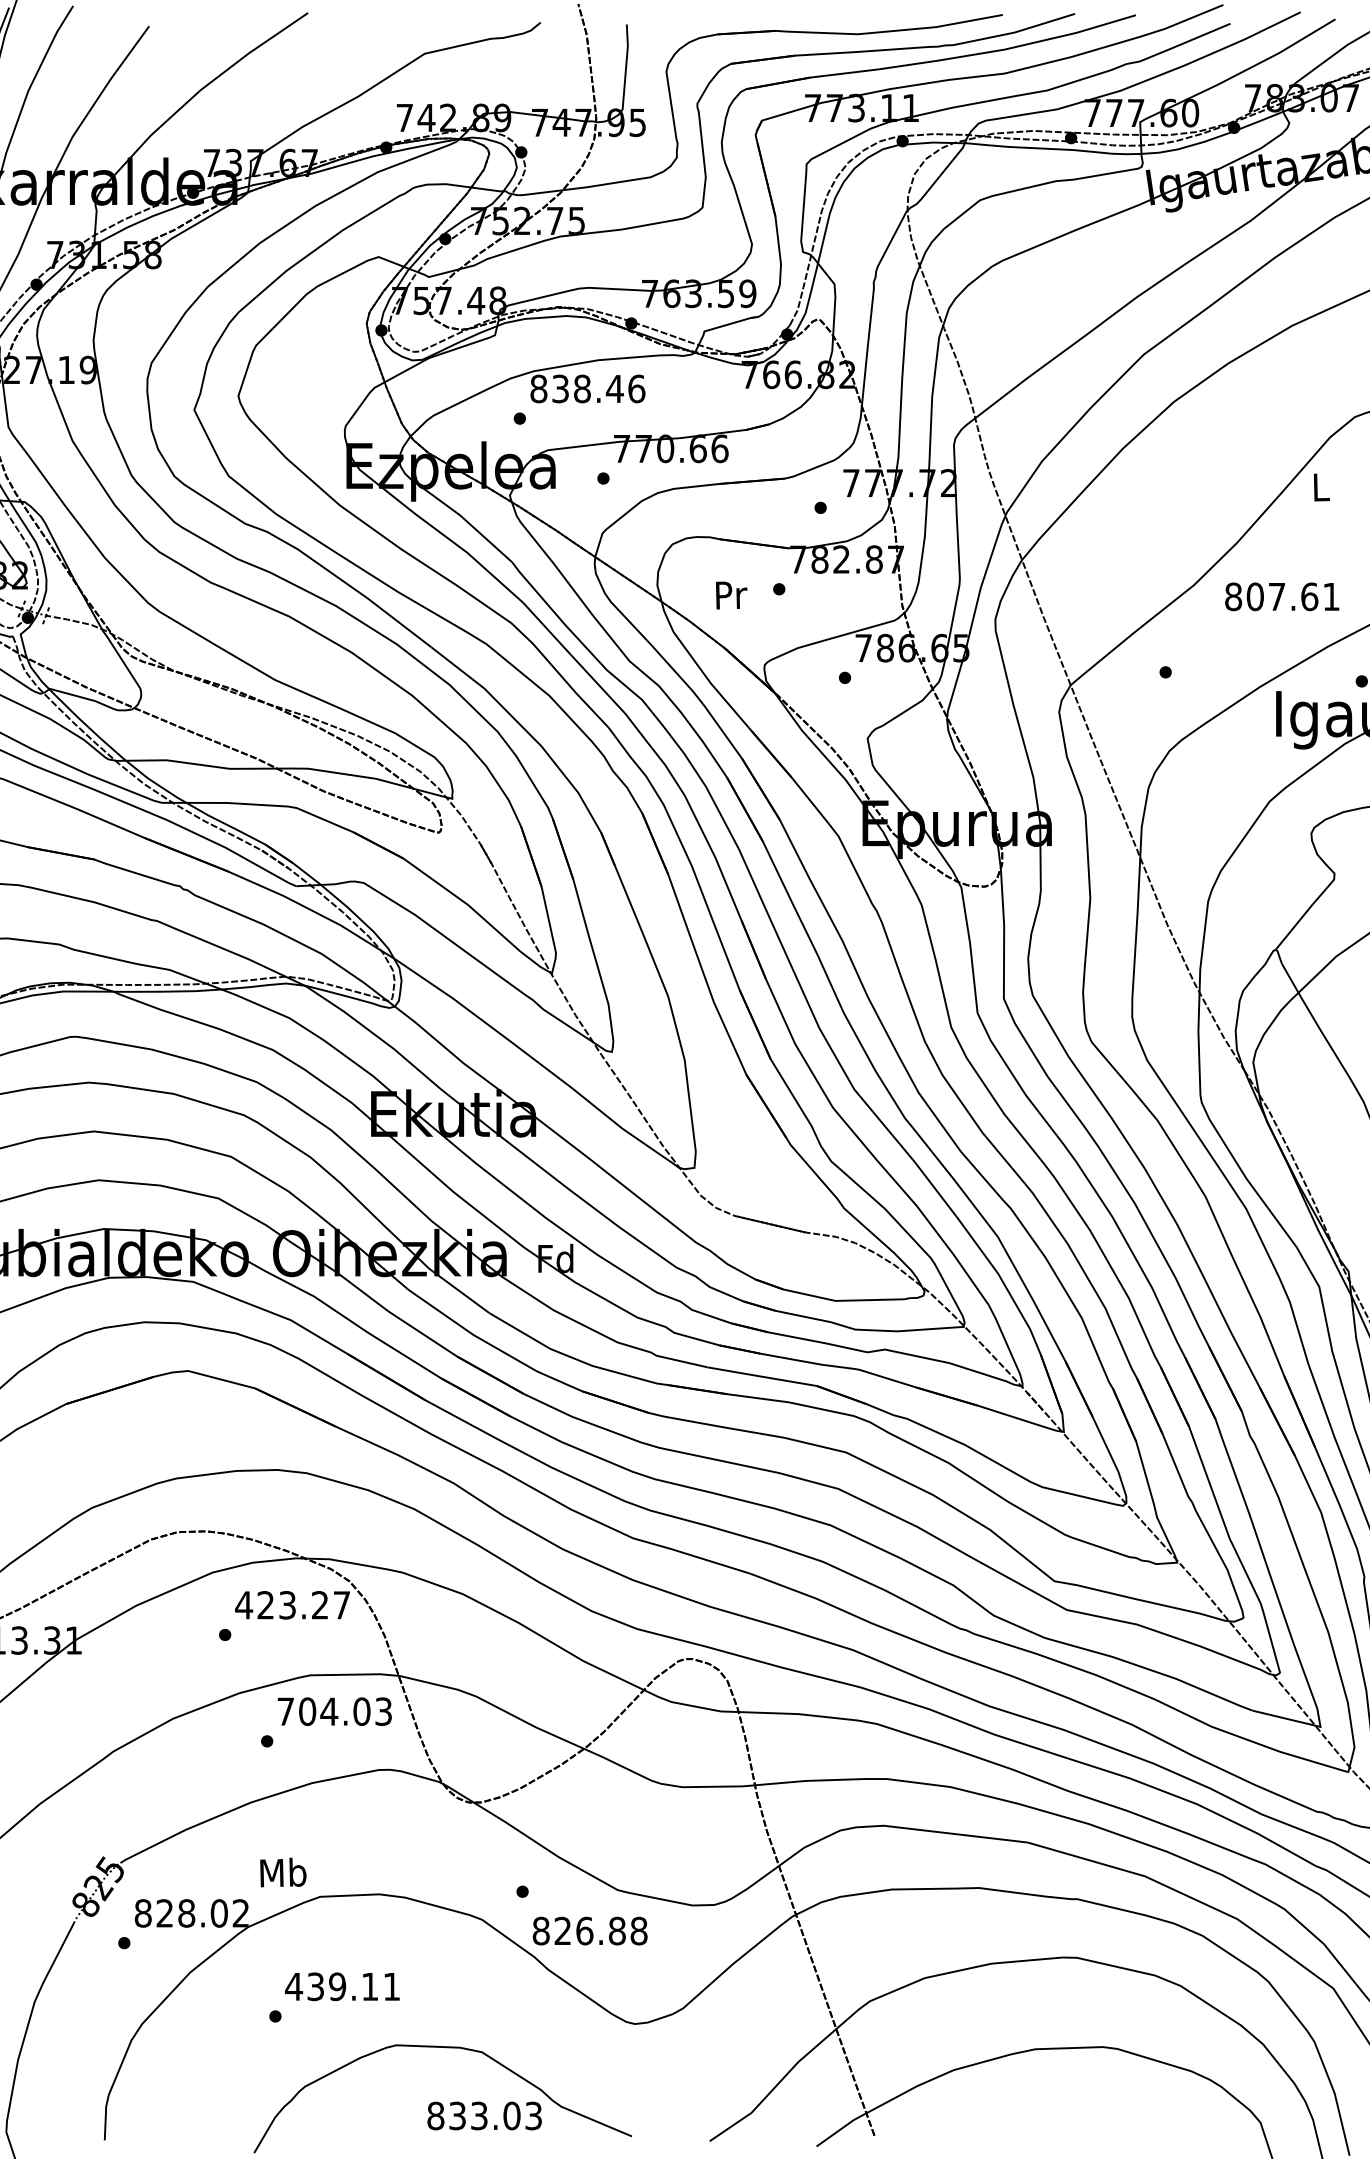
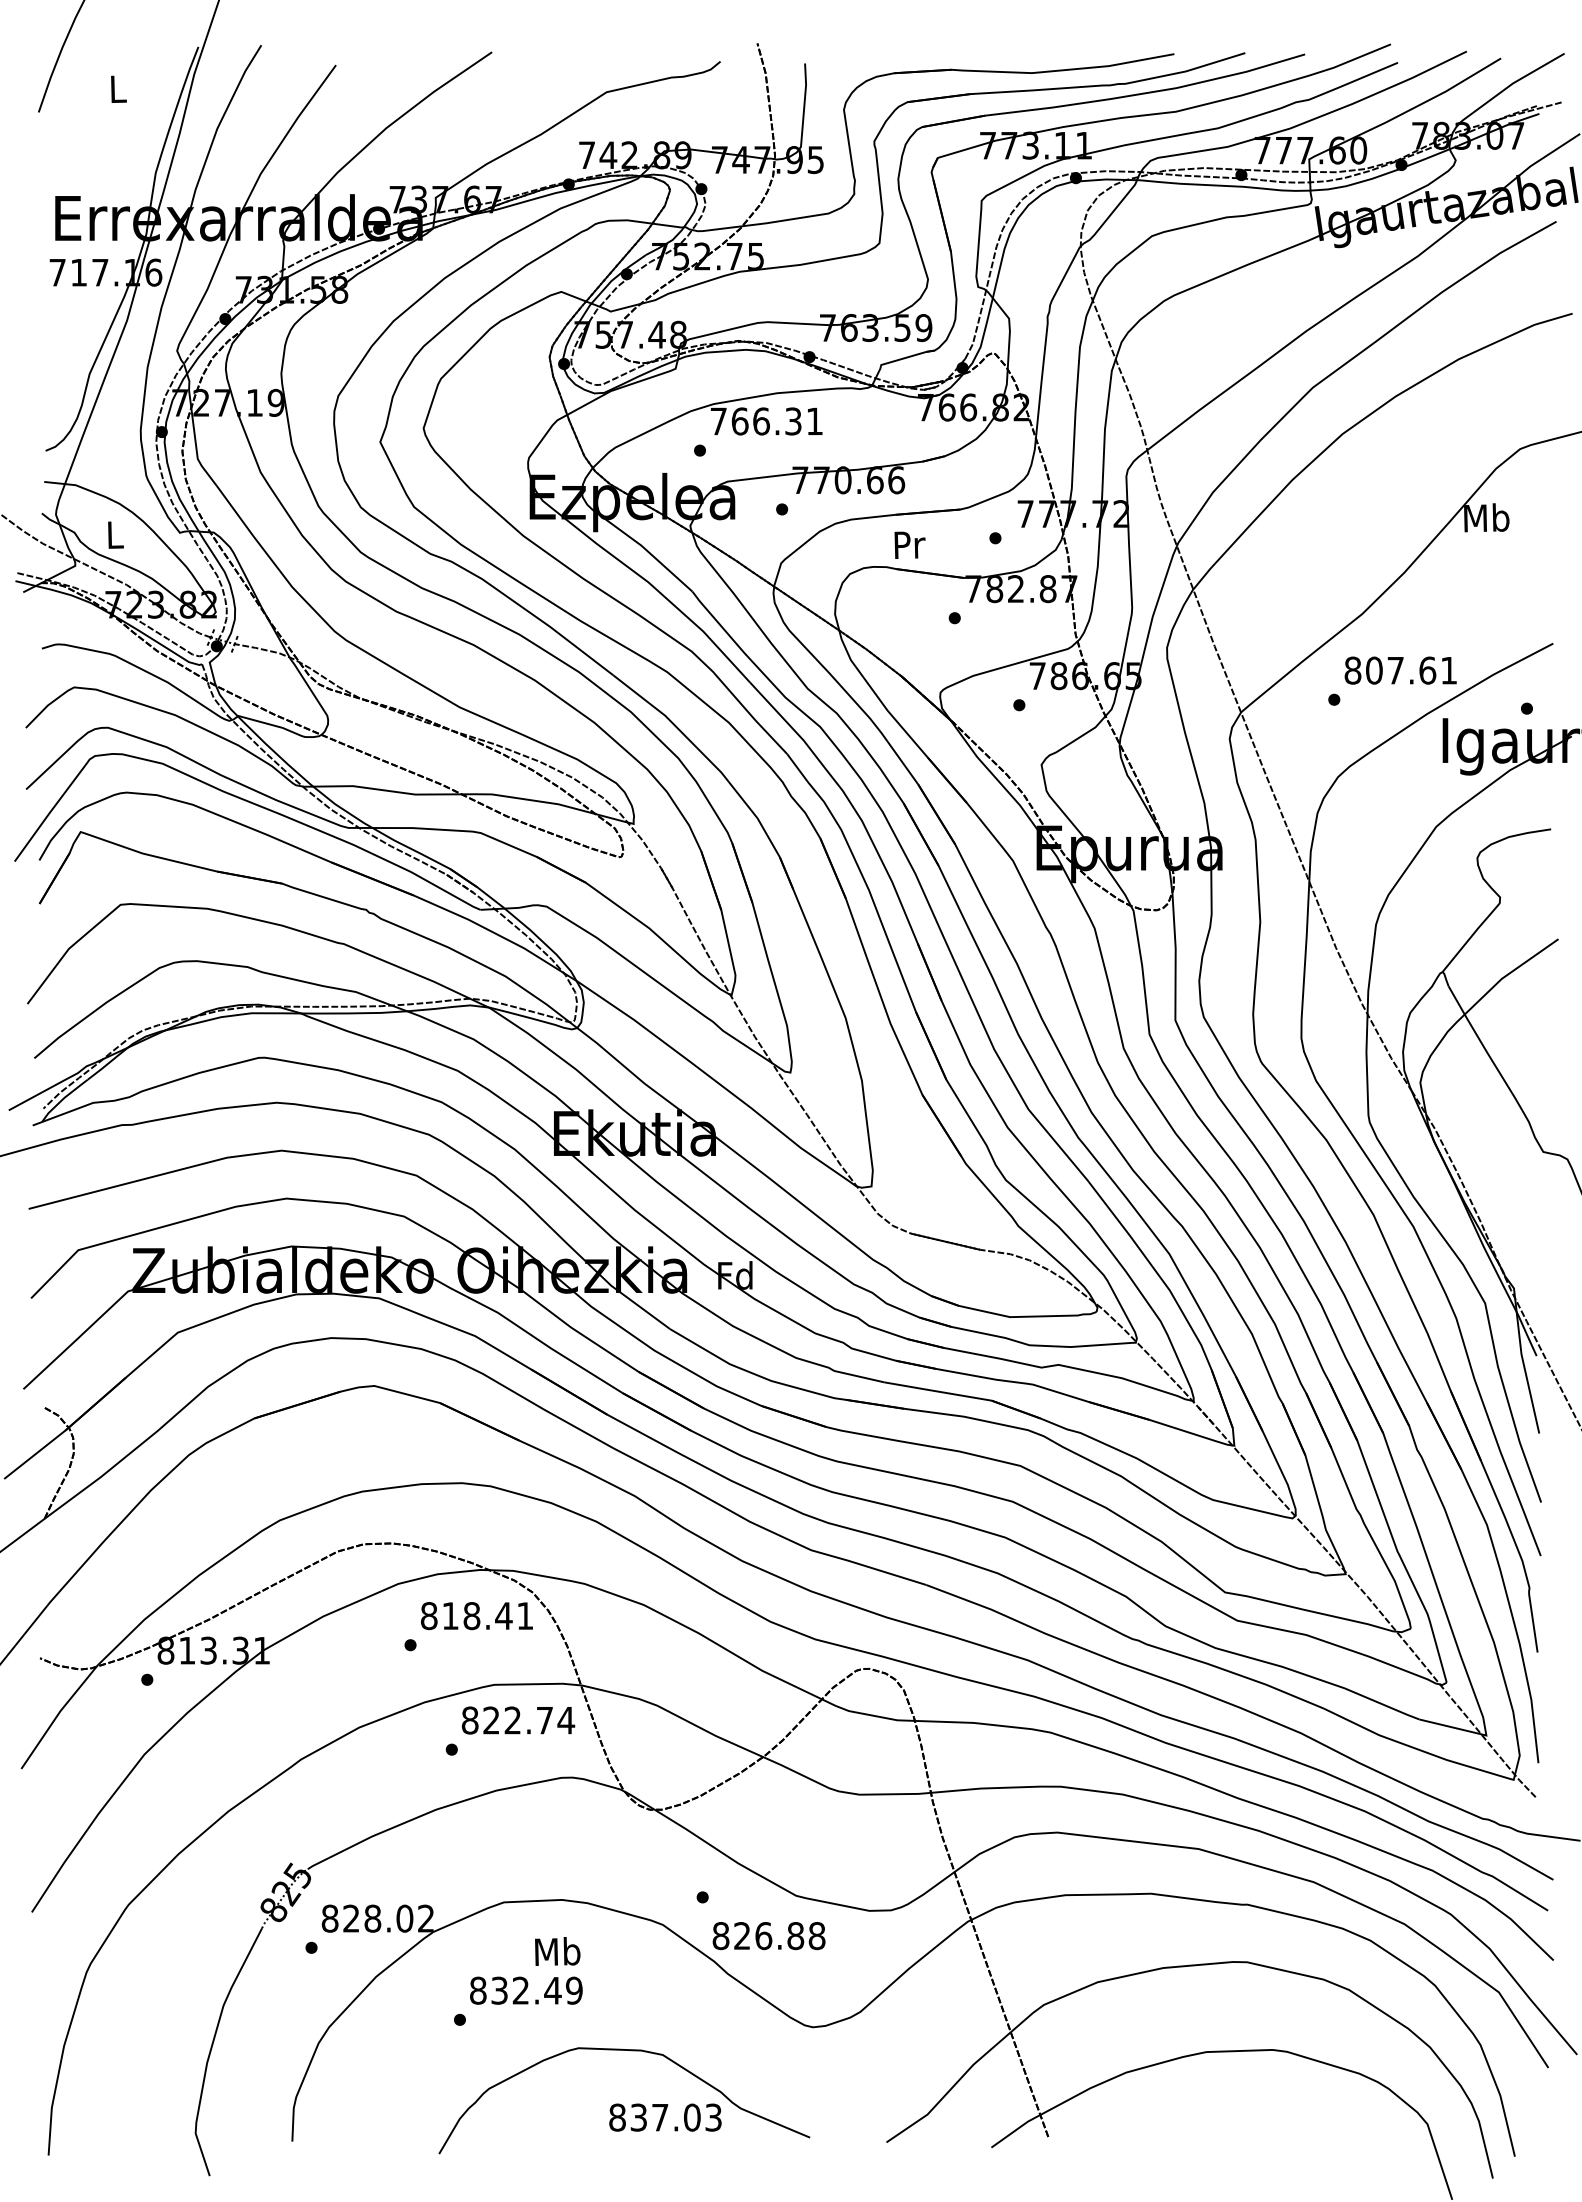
text: (587, 388) -> (766, 421), 838.46 -> 766.31
text: (1320, 486) -> (1486, 517), L -> Mb
text: (731, 594) -> (909, 544), moved
text: (1281, 596) -> (1400, 670), moved
text: (292, 1605) -> (476, 1616), 423.27 -> 818.41
text: (335, 1711) -> (518, 1720), 704.03 -> 822.74
text: (283, 1872) -> (557, 1951), moved
text: (342, 1986) -> (525, 1990), 439.11 -> 832.49
text: (479, 2115) -> (660, 2117), 833.03 -> 837.03

